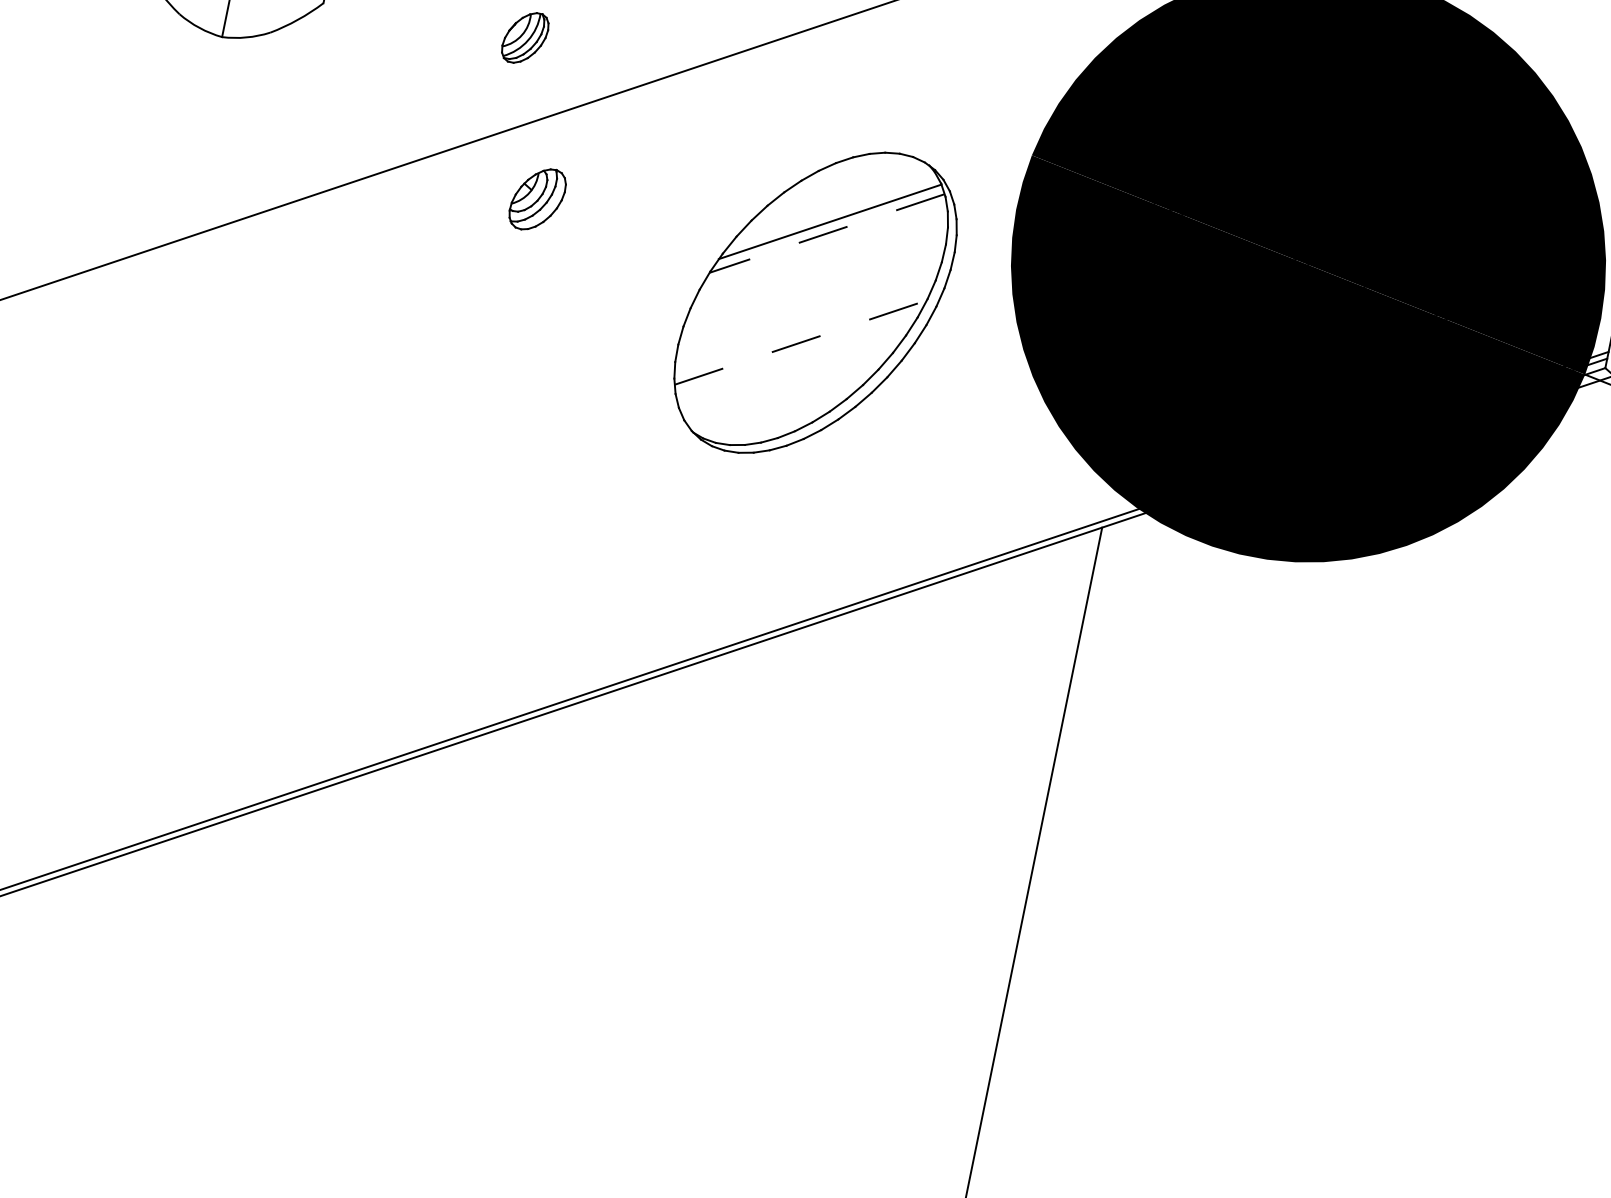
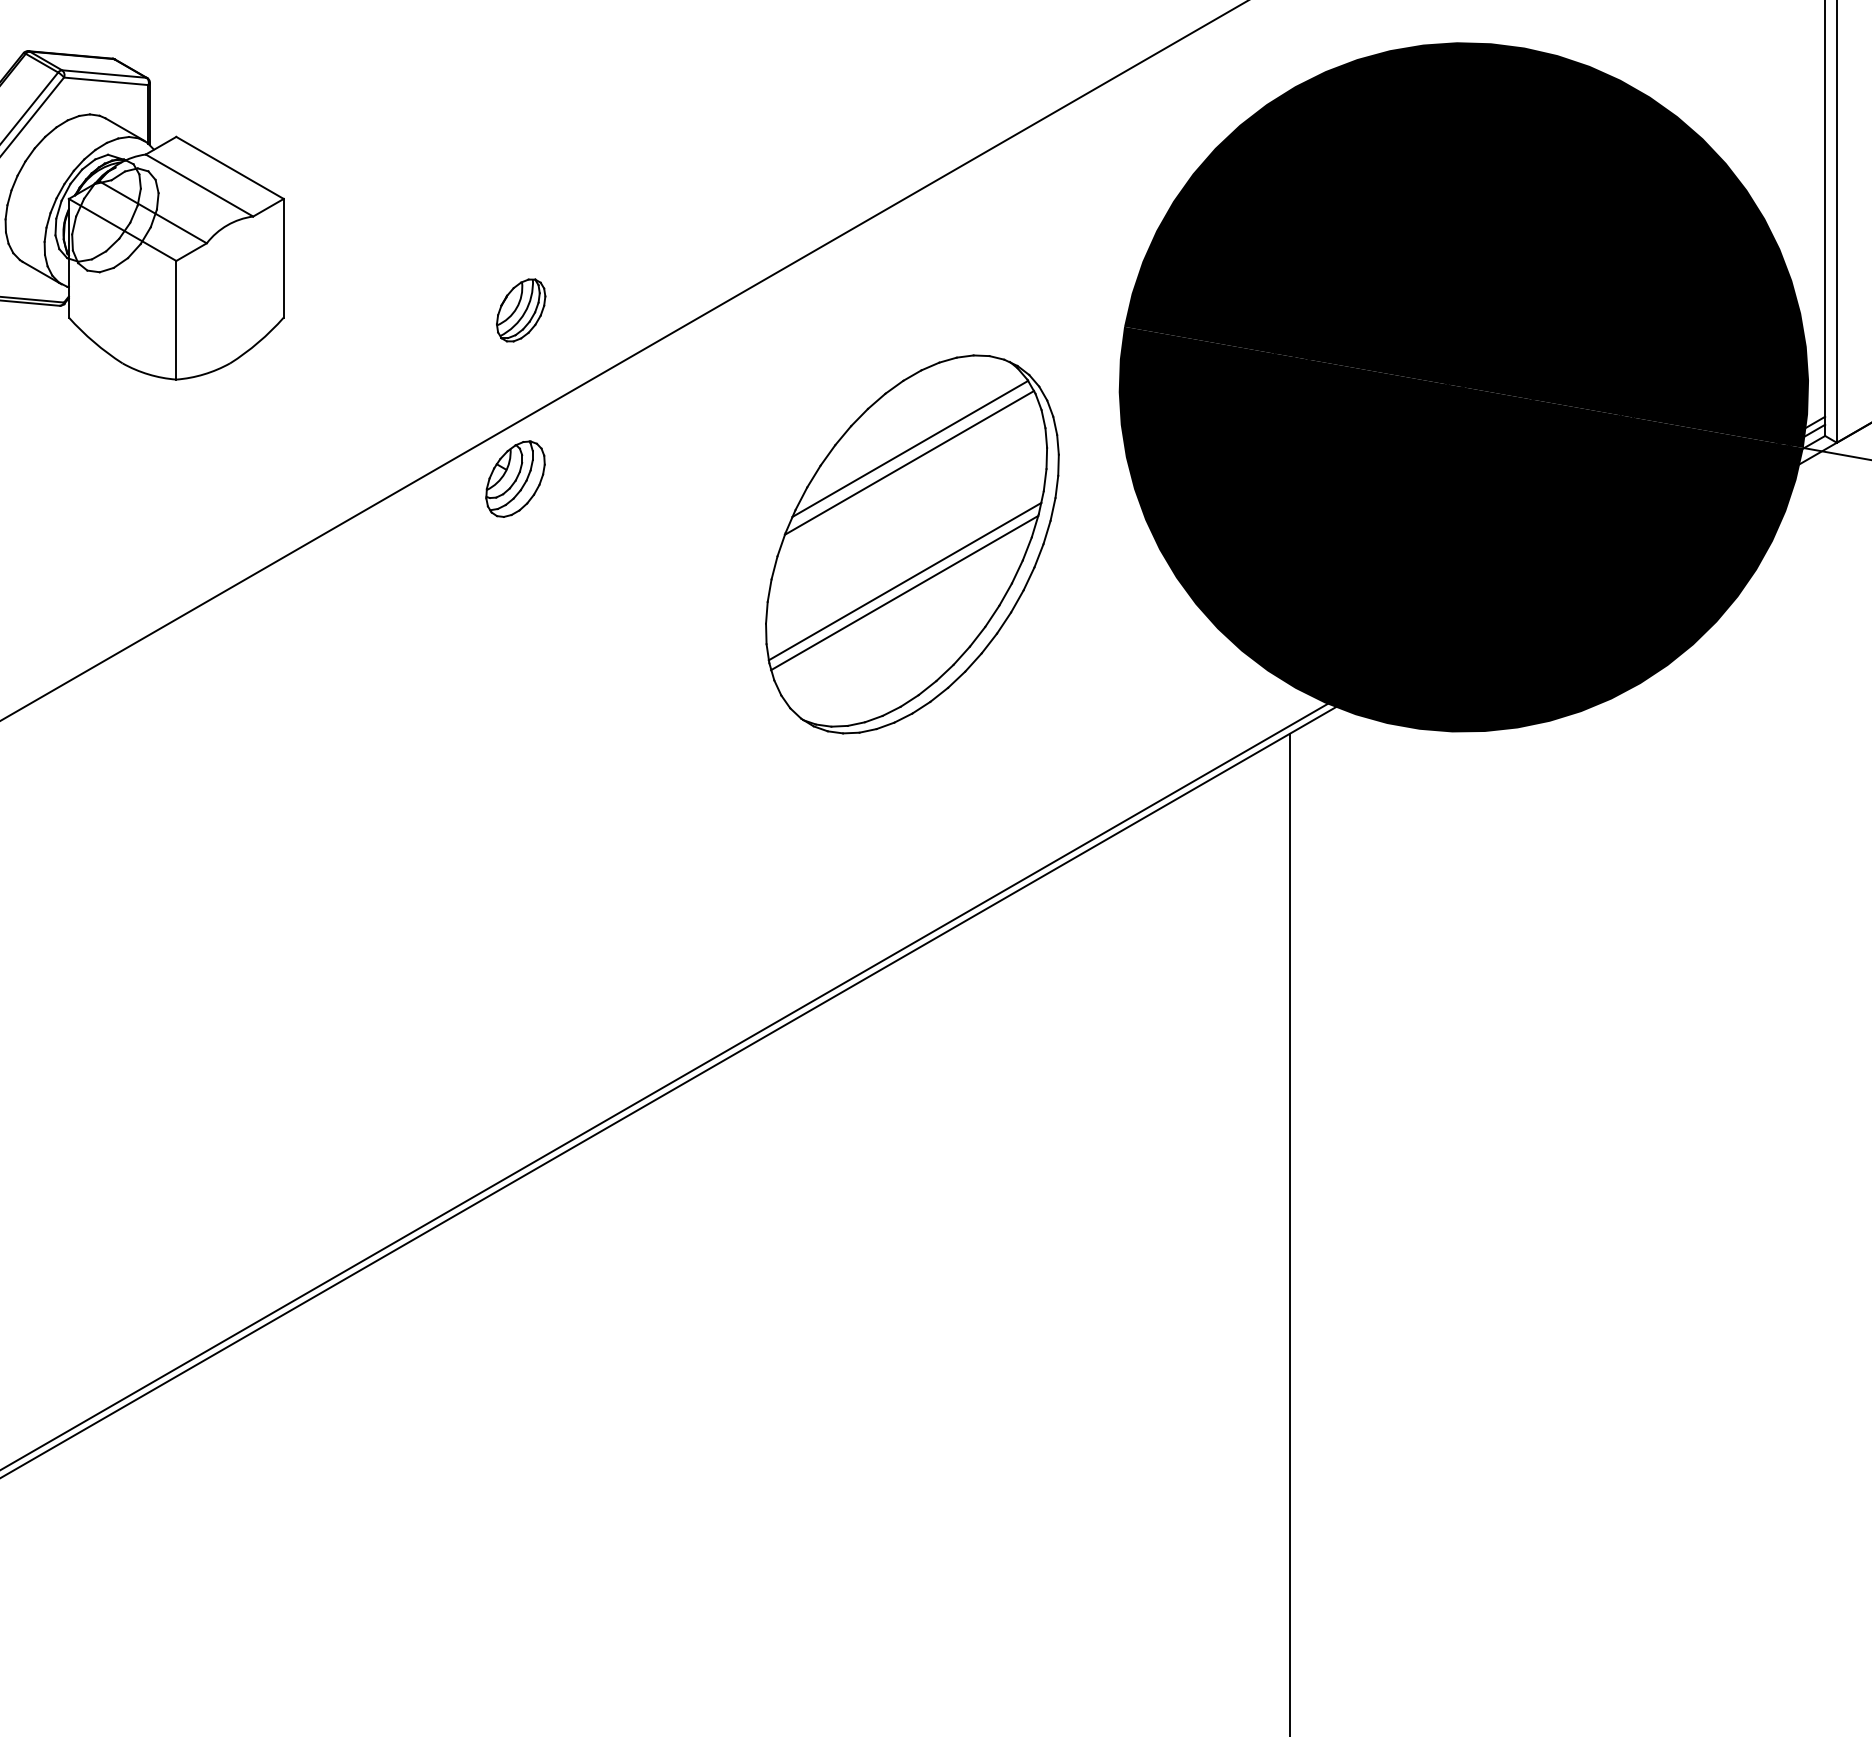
part: (537, 198) -> (515, 478), moved
line: (827, 233) -> (909, 462), dashed -> solid
line: (802, 332) -> (904, 581), added
line: (801, 342) -> (905, 592), dashed -> solid

